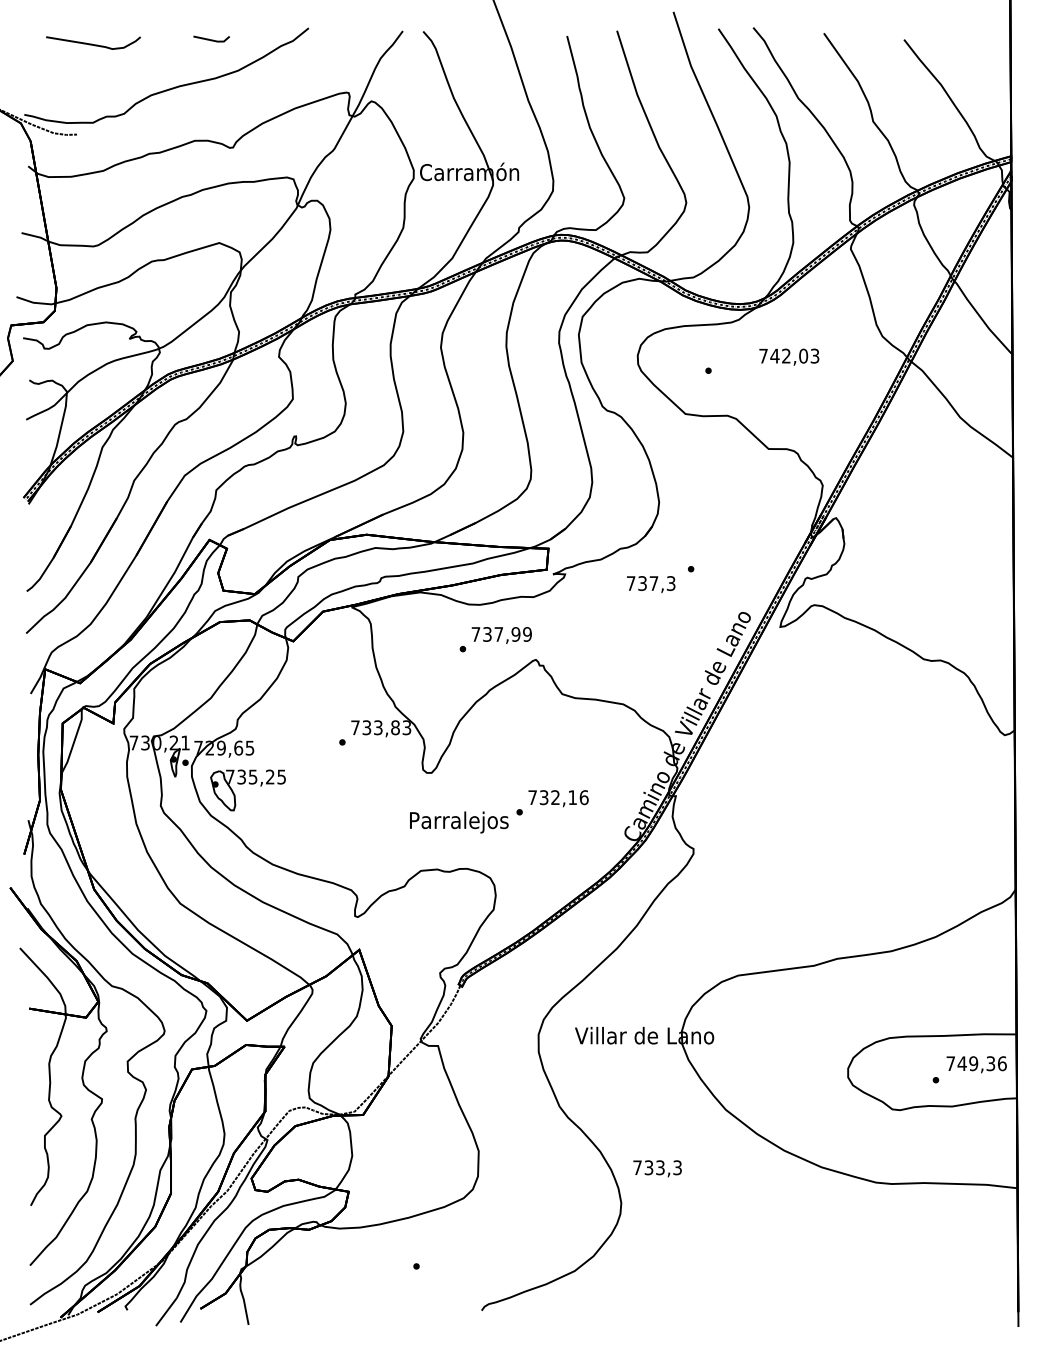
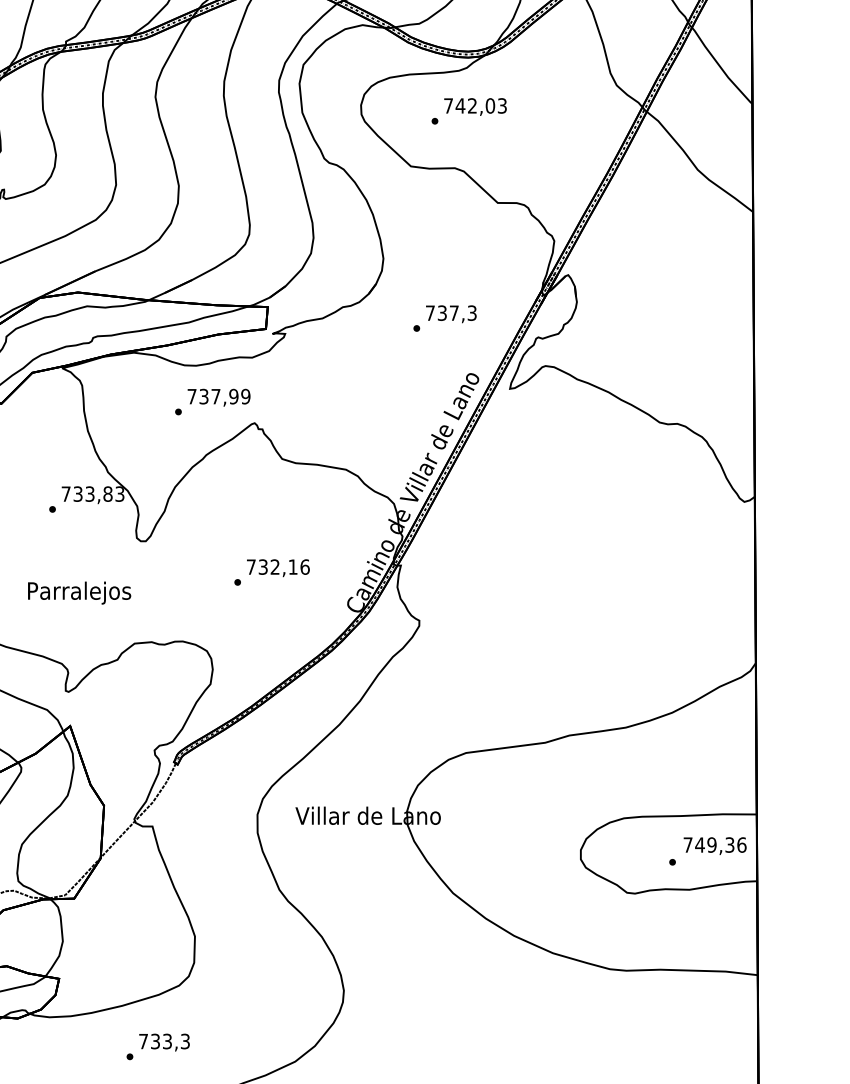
text: (789, 356) -> (475, 106), moved
text: (651, 584) -> (451, 314), moved
text: (459, 822) -> (79, 593), moved
text: (657, 1168) -> (164, 1042), moved

